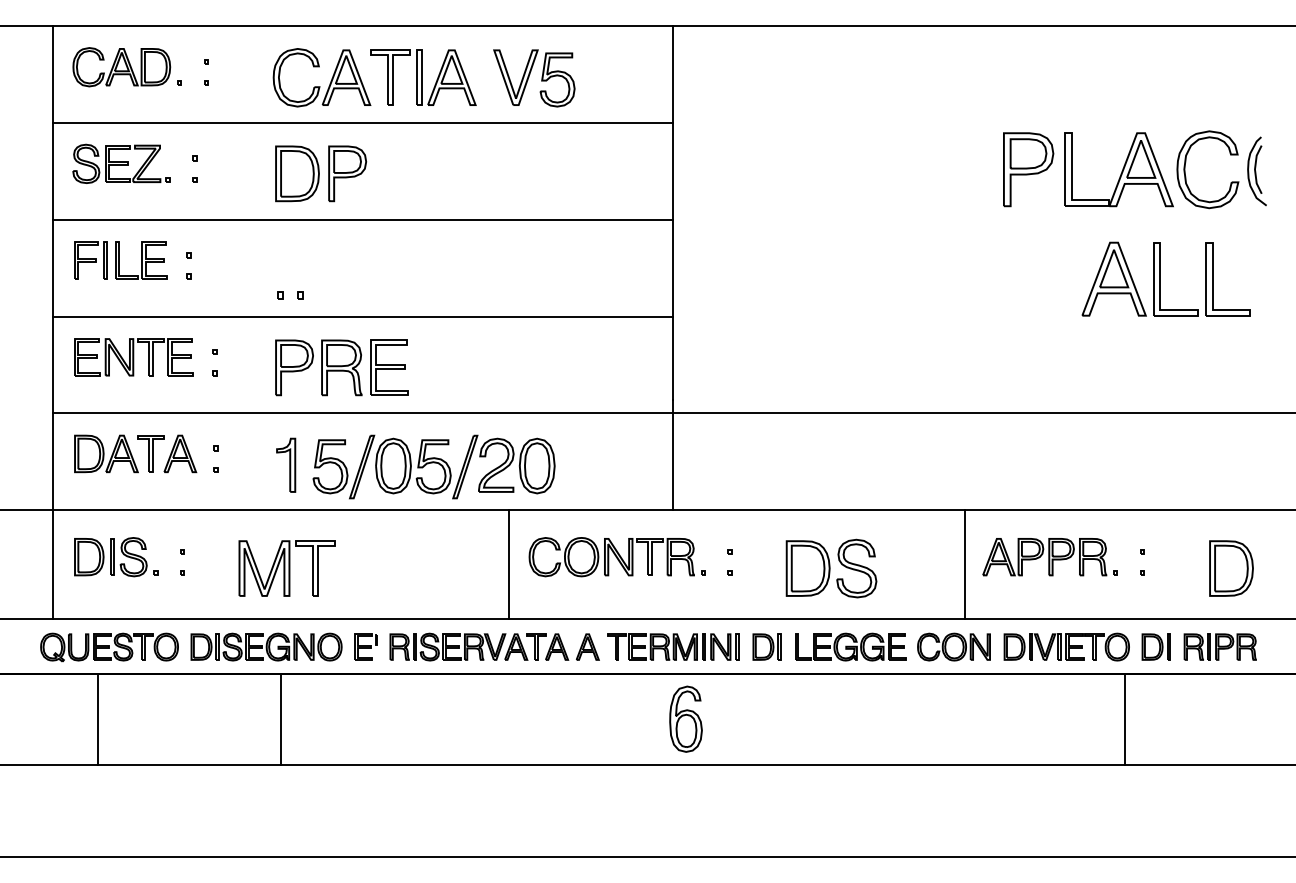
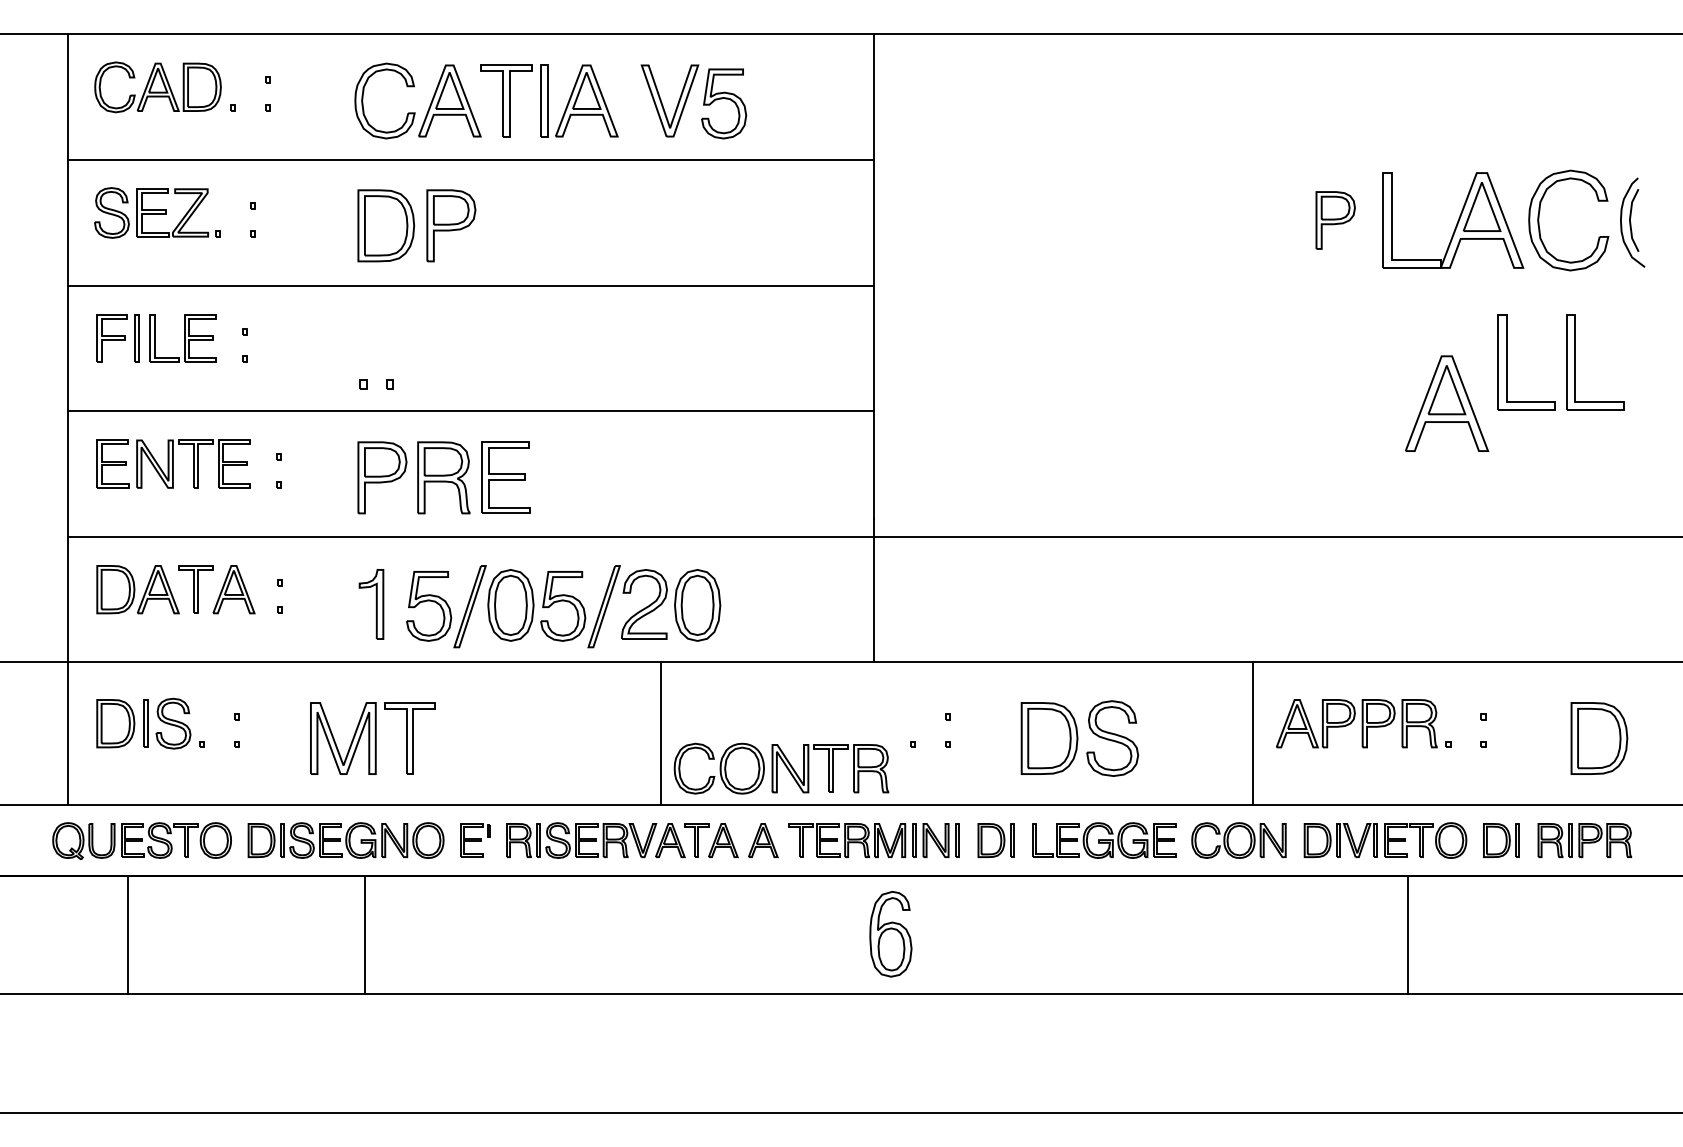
part: (1028, 169) -> (1335, 220), size x0.6
part: (1114, 279) -> (1447, 403), moved
part: (611, 556) -> (781, 768), moved
line: (1124, 719) -> (1407, 934), moved

